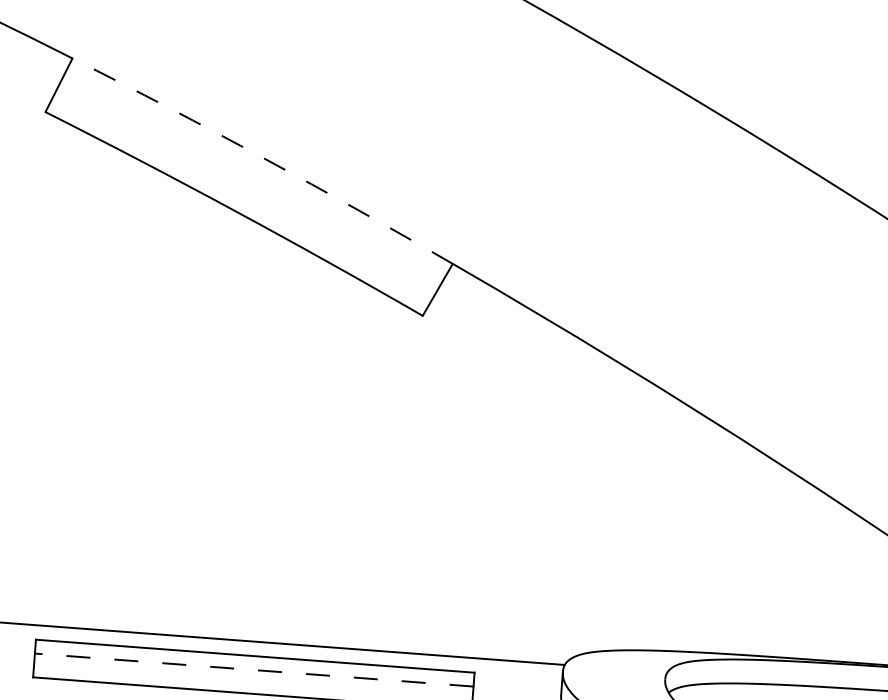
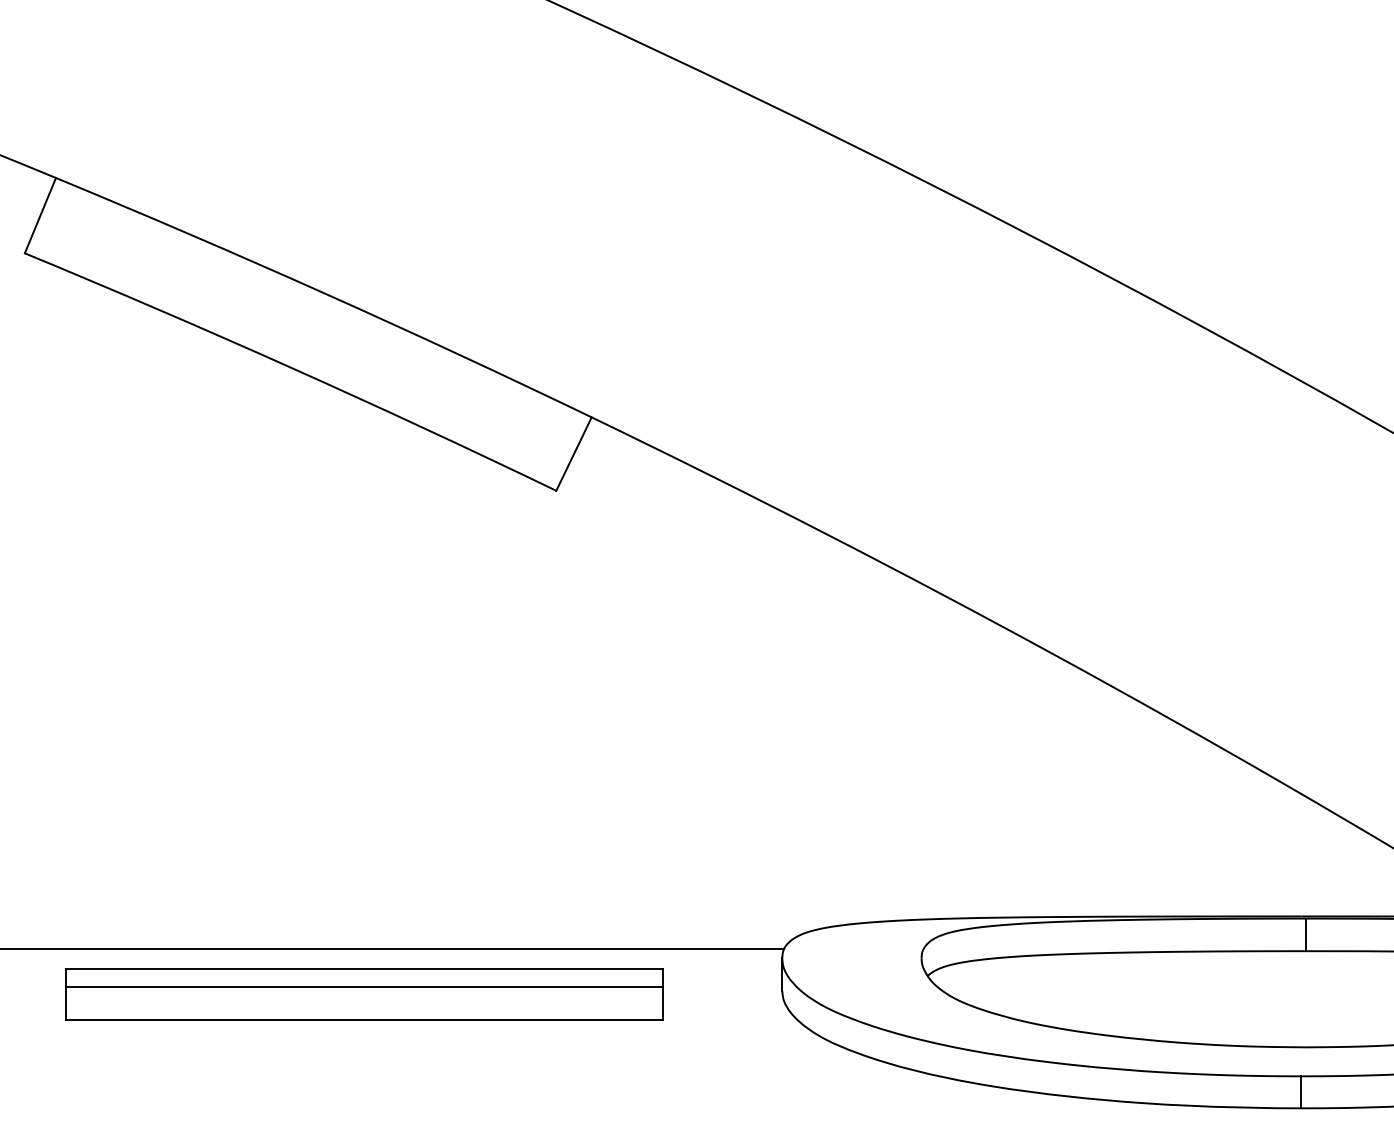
arc: (264, 158) -> (325, 293), dashed -> solid
line: (254, 670) -> (364, 987), dashed -> solid

